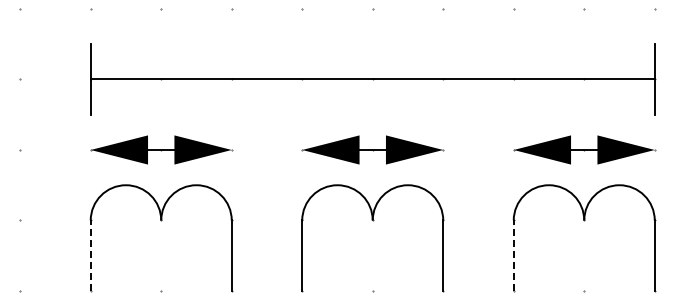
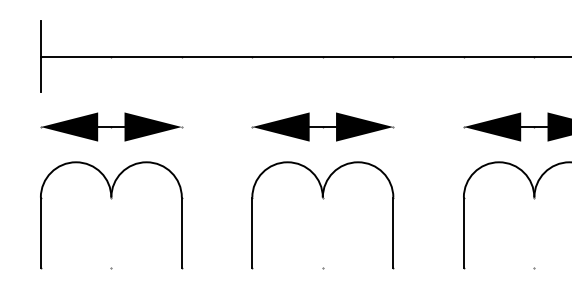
line: (90, 255) -> (40, 232), dashed -> solid
line: (513, 255) -> (463, 232), dashed -> solid

